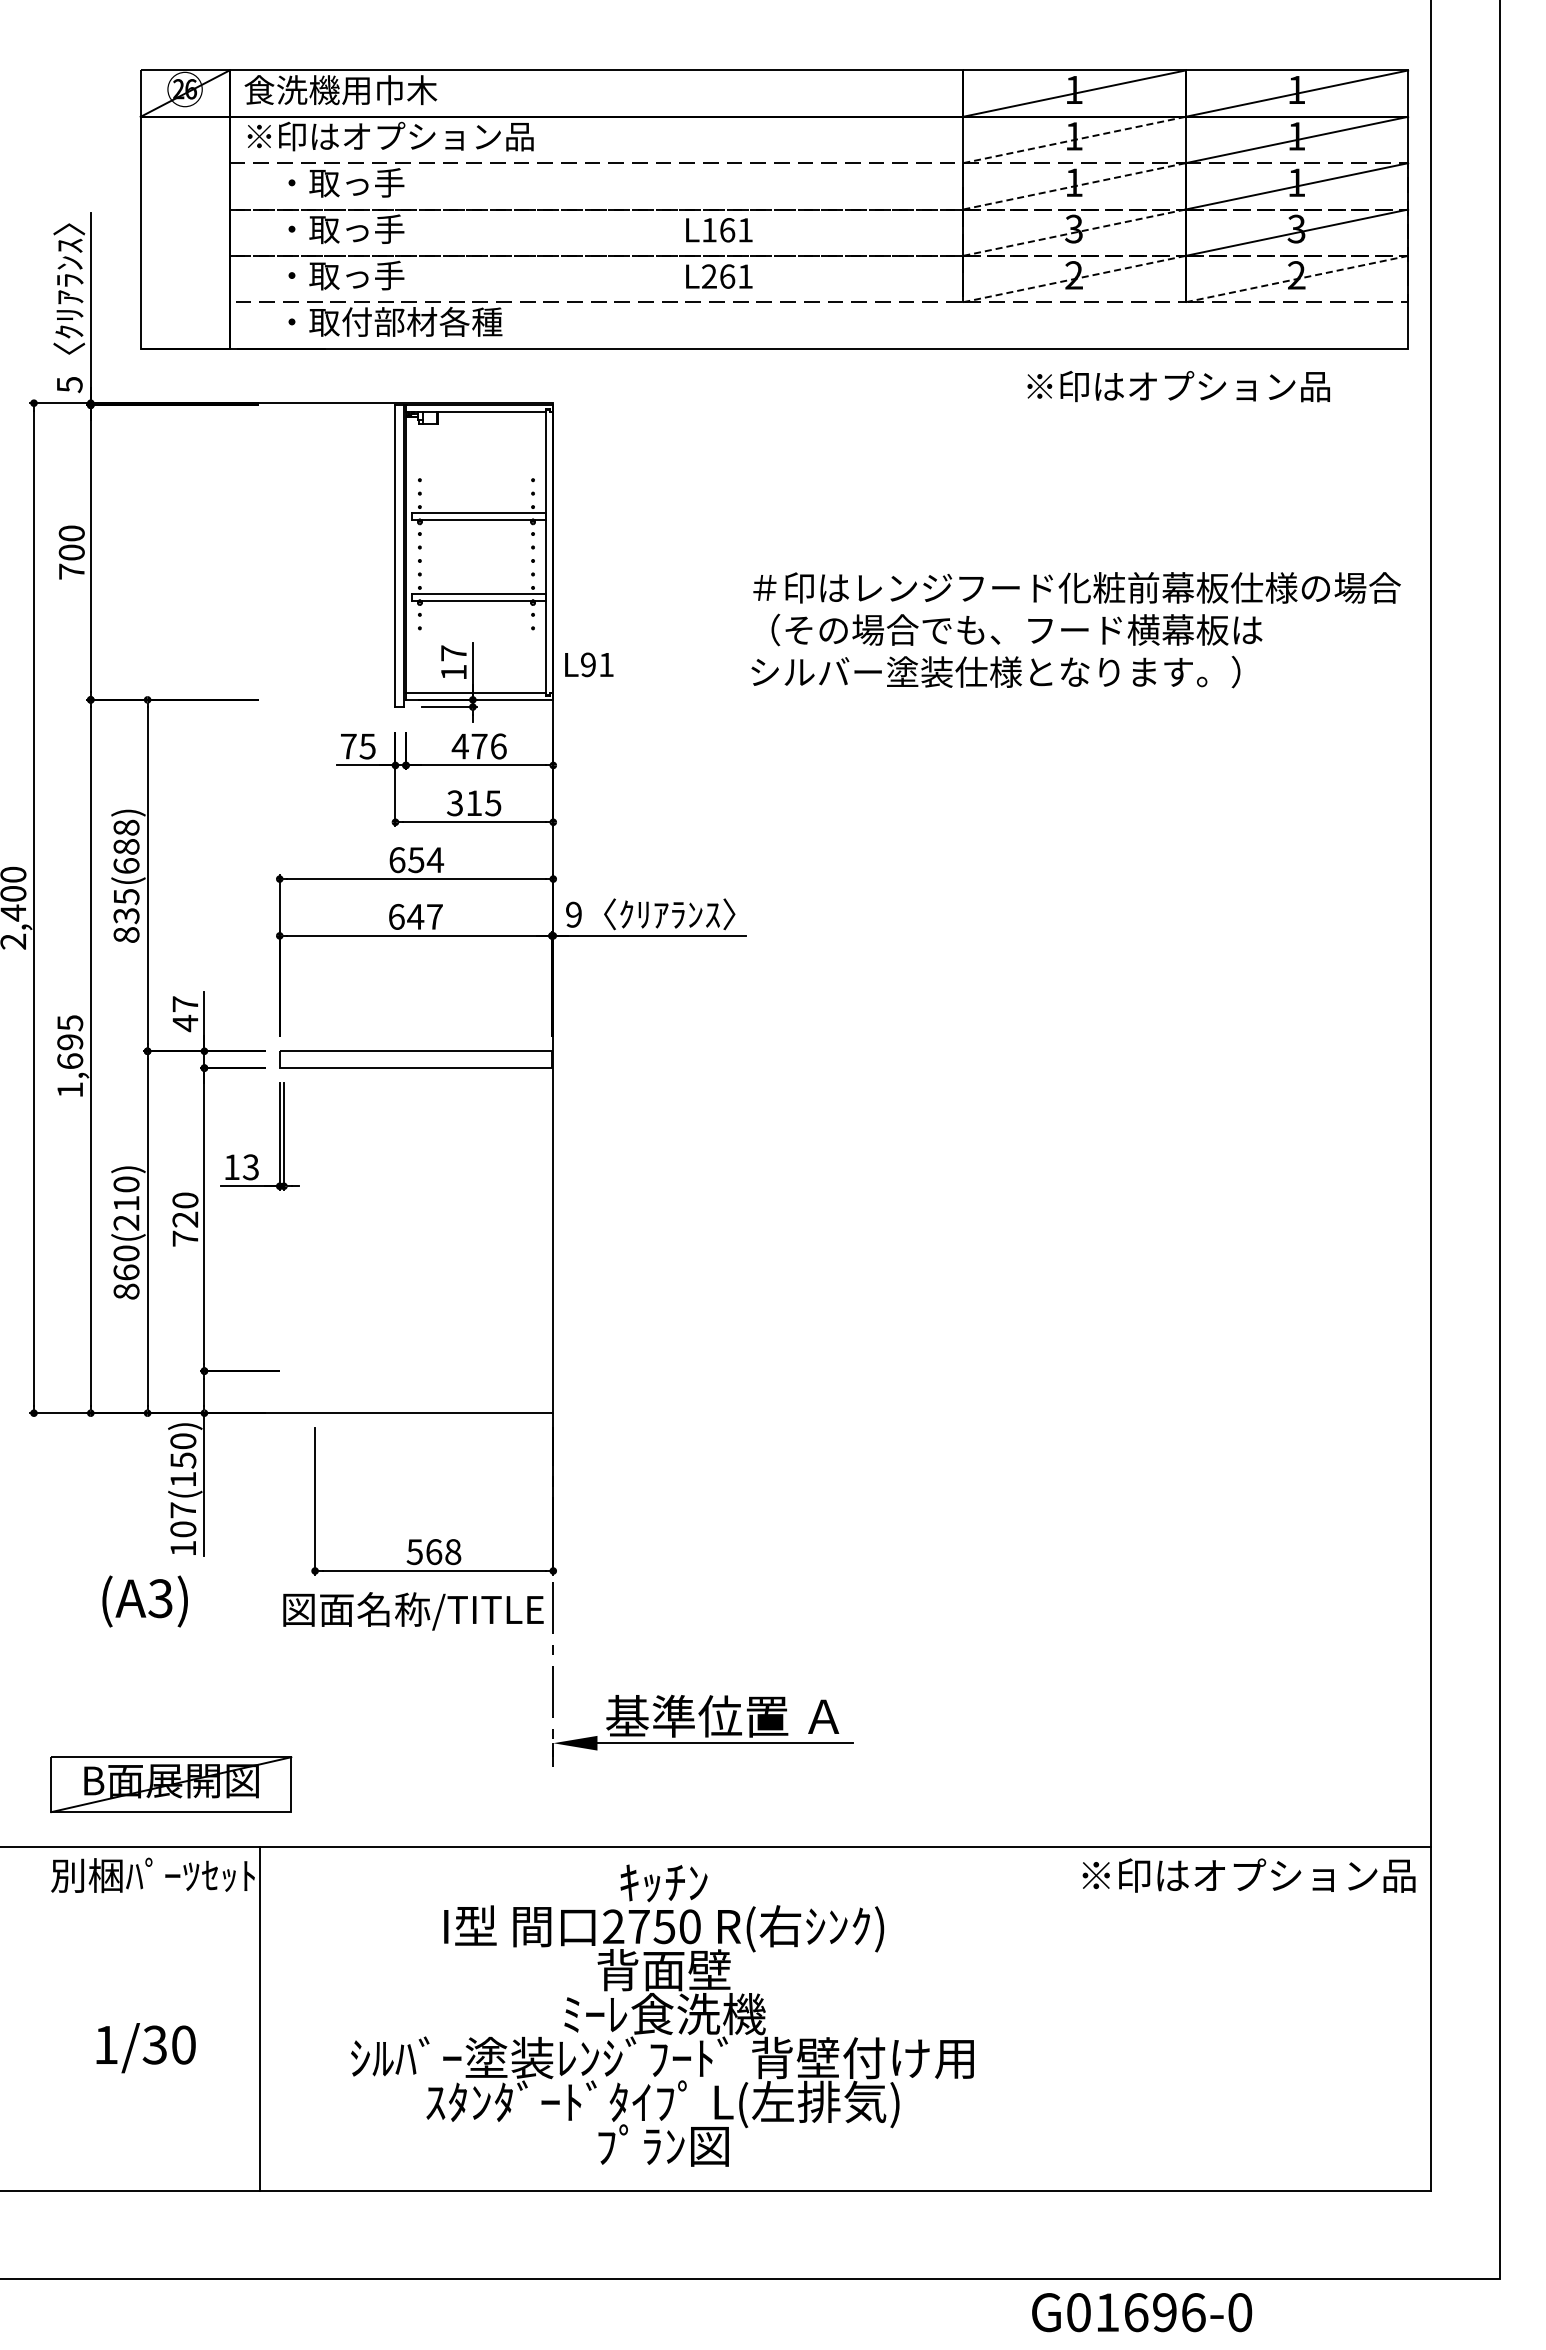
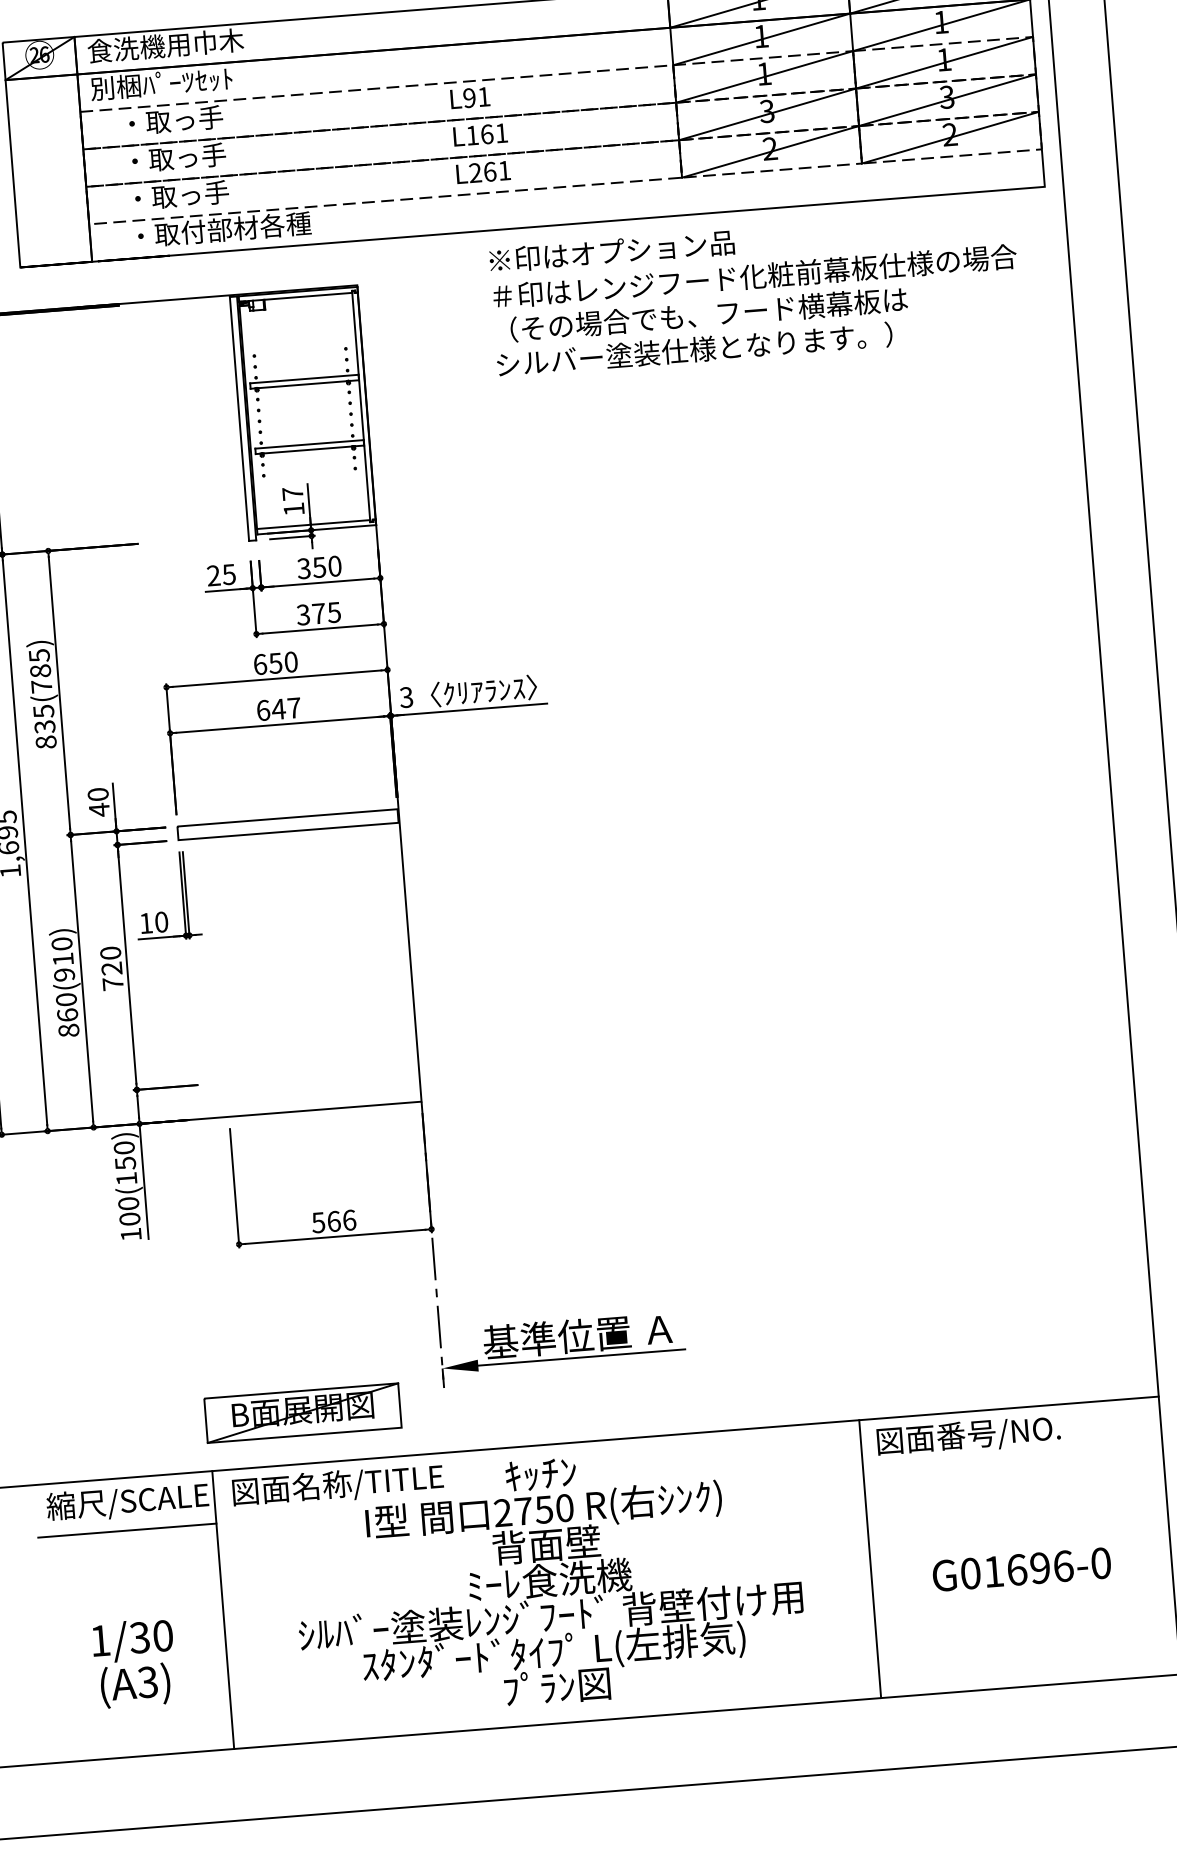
text: (388, 136) -> (207, 80), ※印はオプション品 -> 別梱ﾊﾟｰﾂｾｯﾄ
line: (1074, 140) -> (761, 39), dashed -> solid
line: (1074, 186) -> (764, 77), dashed -> solid
line: (1074, 232) -> (767, 114), dashed -> solid
line: (1074, 279) -> (770, 152), dashed -> solid
line: (1296, 279) -> (950, 138), dashed -> solid
text: (1178, 386) -> (611, 251), moved
text: (1075, 630) -> (756, 311), moved
text: (589, 664) -> (470, 97), moved
text: (348, 746) -> (213, 575), 75 -> 25
text: (478, 746) -> (318, 567), 476 -> 350
text: (474, 802) -> (319, 613), 315 -> 375
text: (126, 846) -> (40, 670), 835(688) -> 835(785)
text: (435, 860) -> (291, 662), 654 -> 650
text: (573, 914) -> (406, 697), 9 -> 3
text: (185, 1004) -> (98, 794), 47 -> 40
text: (250, 1167) -> (161, 922), 13 -> 10
text: (126, 1222) -> (64, 974), 860(210) -> 860(910)
text: (183, 1510) -> (128, 1203), 107(150) -> 100(150)
text: (453, 1552) -> (349, 1220), 568 -> 566
text: (144, 1601) -> (135, 1685), moved
text: (413, 1611) -> (338, 1485), moved
part: (171, 1784) -> (303, 1413), moved
text: (152, 1876) -> (127, 1501), 別梱ﾊﾟｰﾂｾｯﾄ -> 縮尺/SCALE
text: (1247, 1877) -> (1012, 1432), ※印はオプション品 -> 図面番号/NO.
line: (149, 1912) -> (126, 1530), added
line: (1060, 2018) -> (870, 1558), added
text: (1142, 2312) -> (1022, 1569), moved

